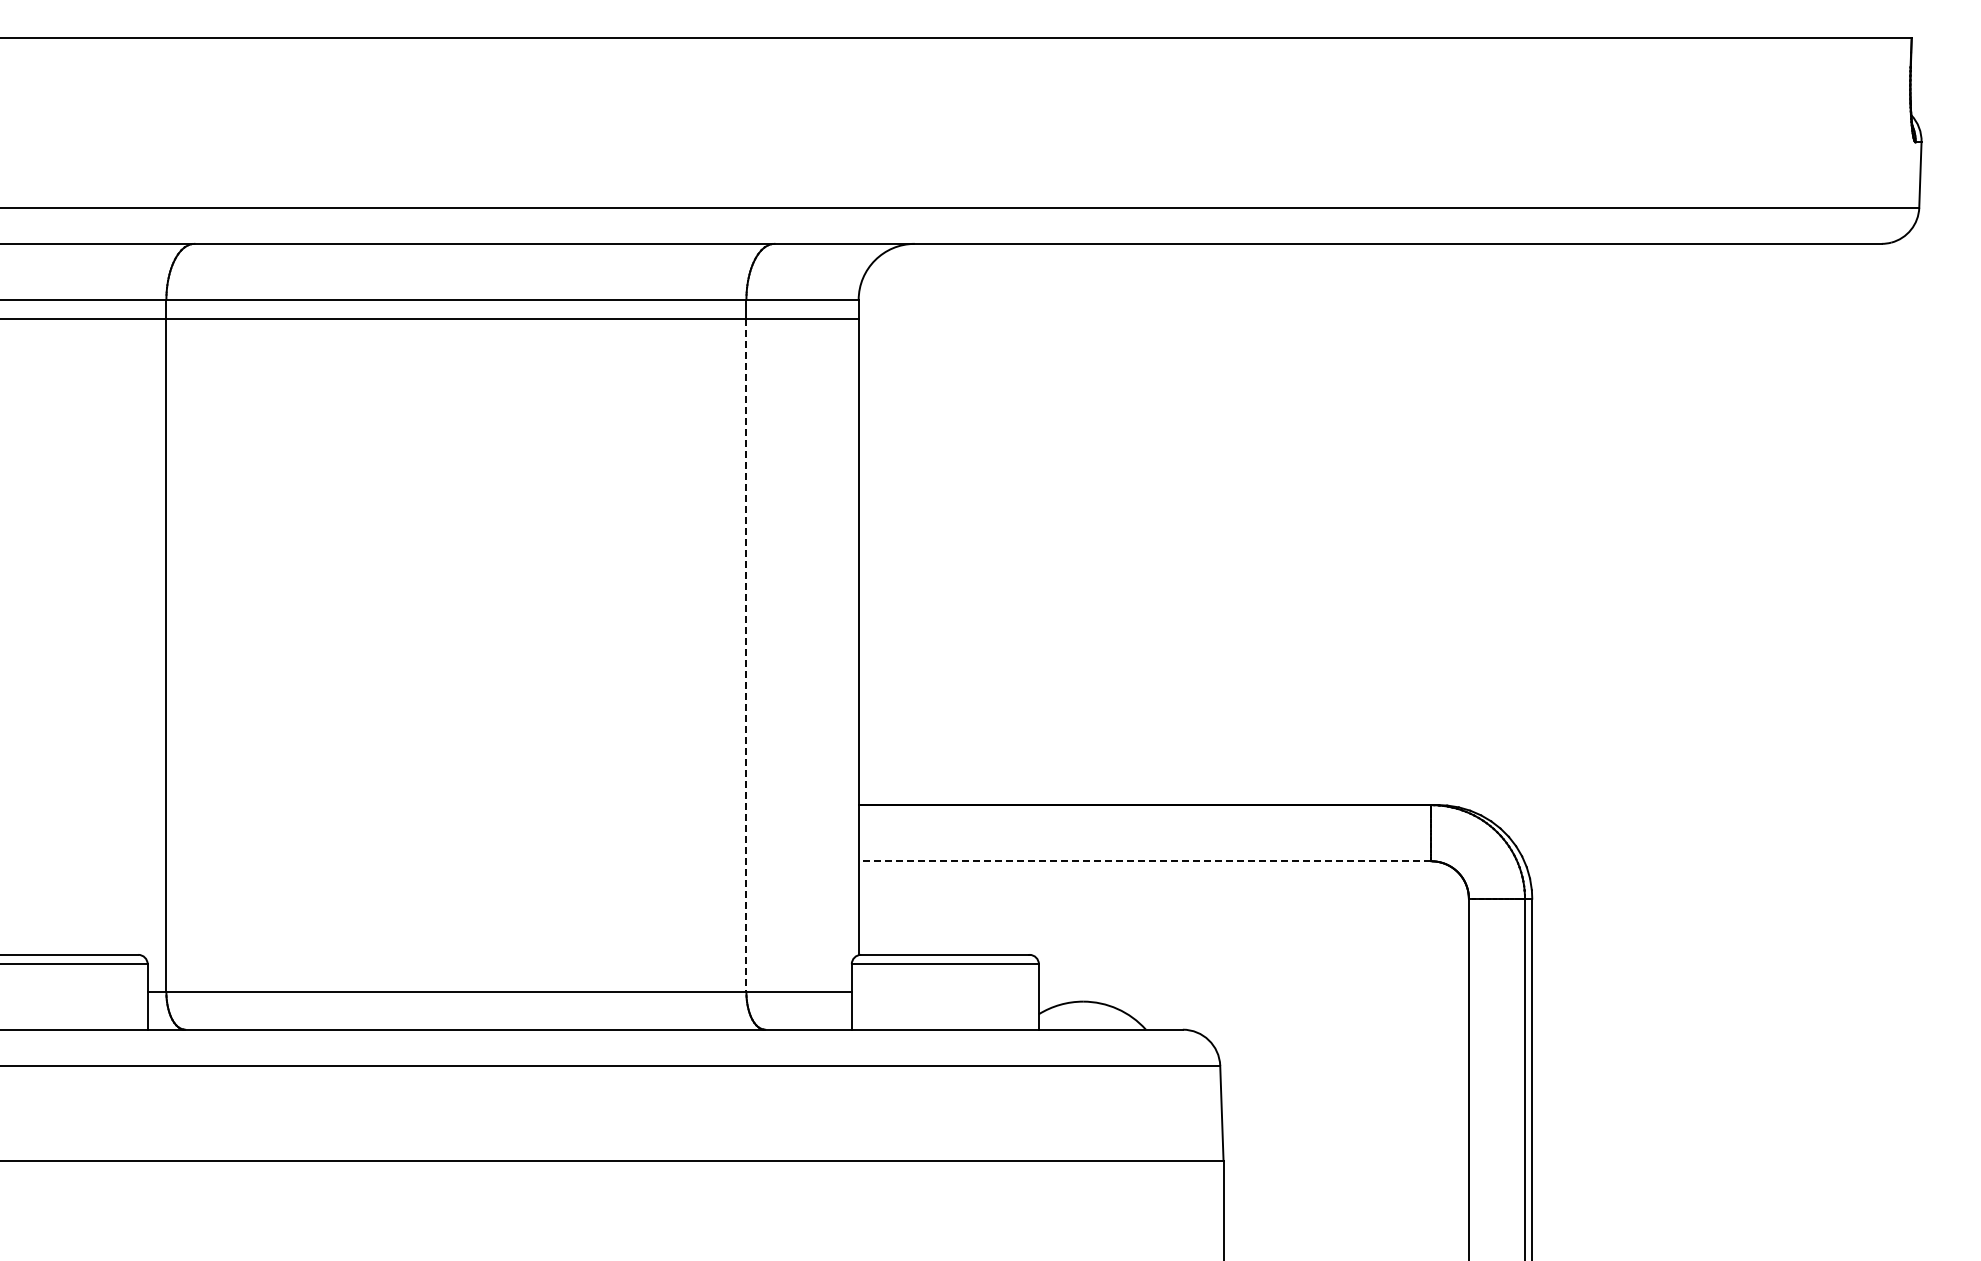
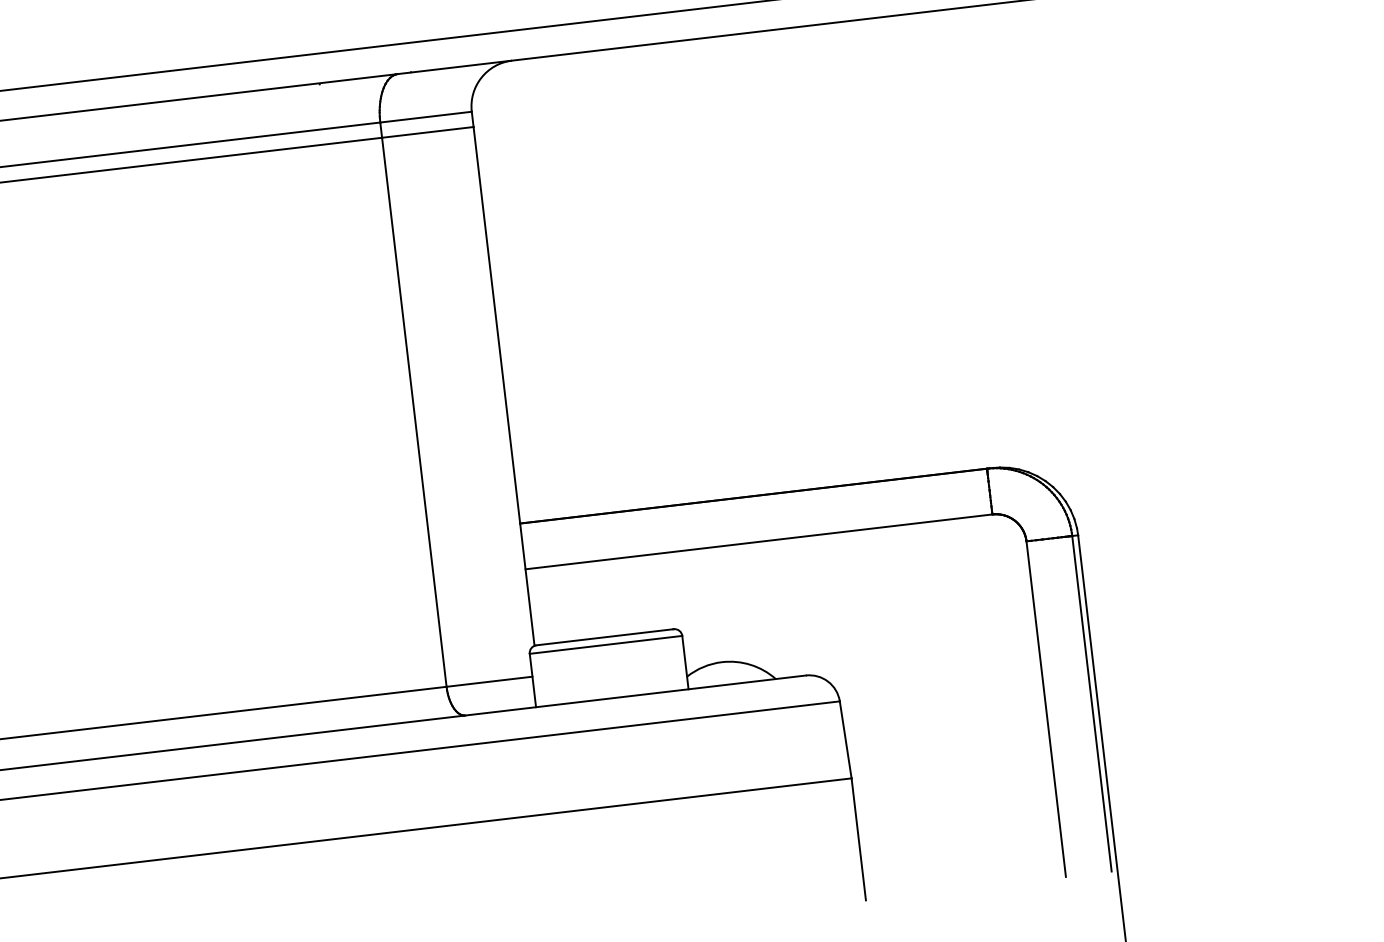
line: (746, 655) -> (414, 412), dashed -> solid
line: (1144, 861) -> (758, 542), dashed -> solid

